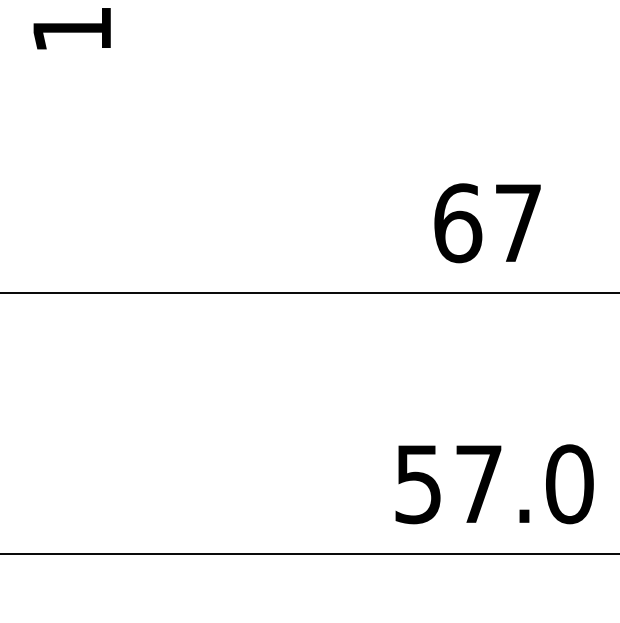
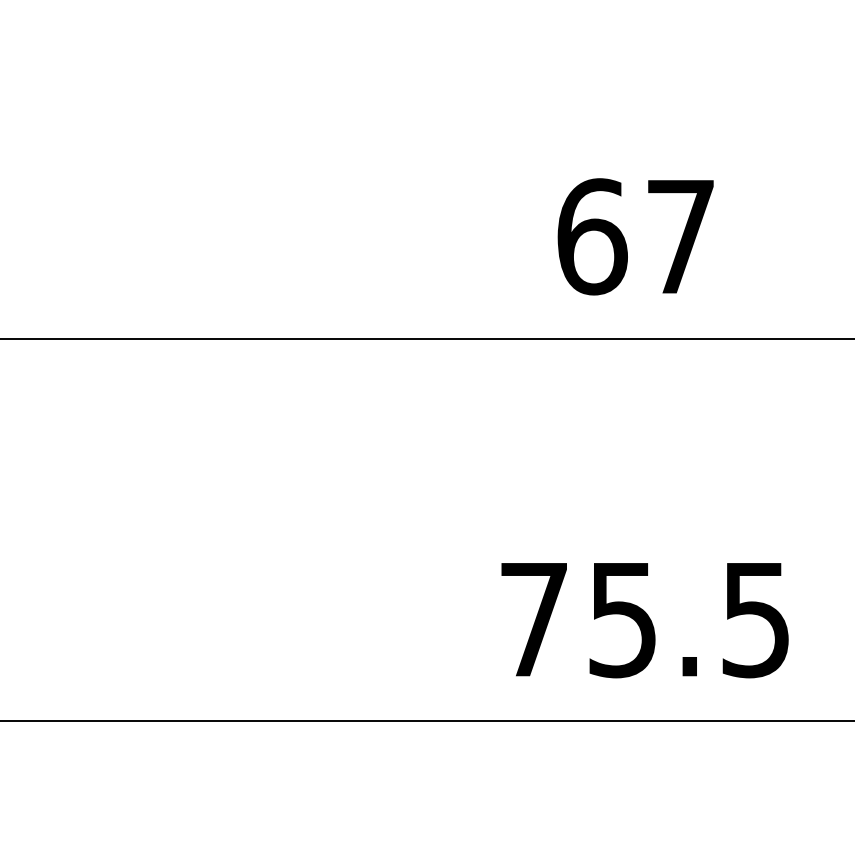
text: (494, 484) -> (645, 620), 57.0 -> 75.5

